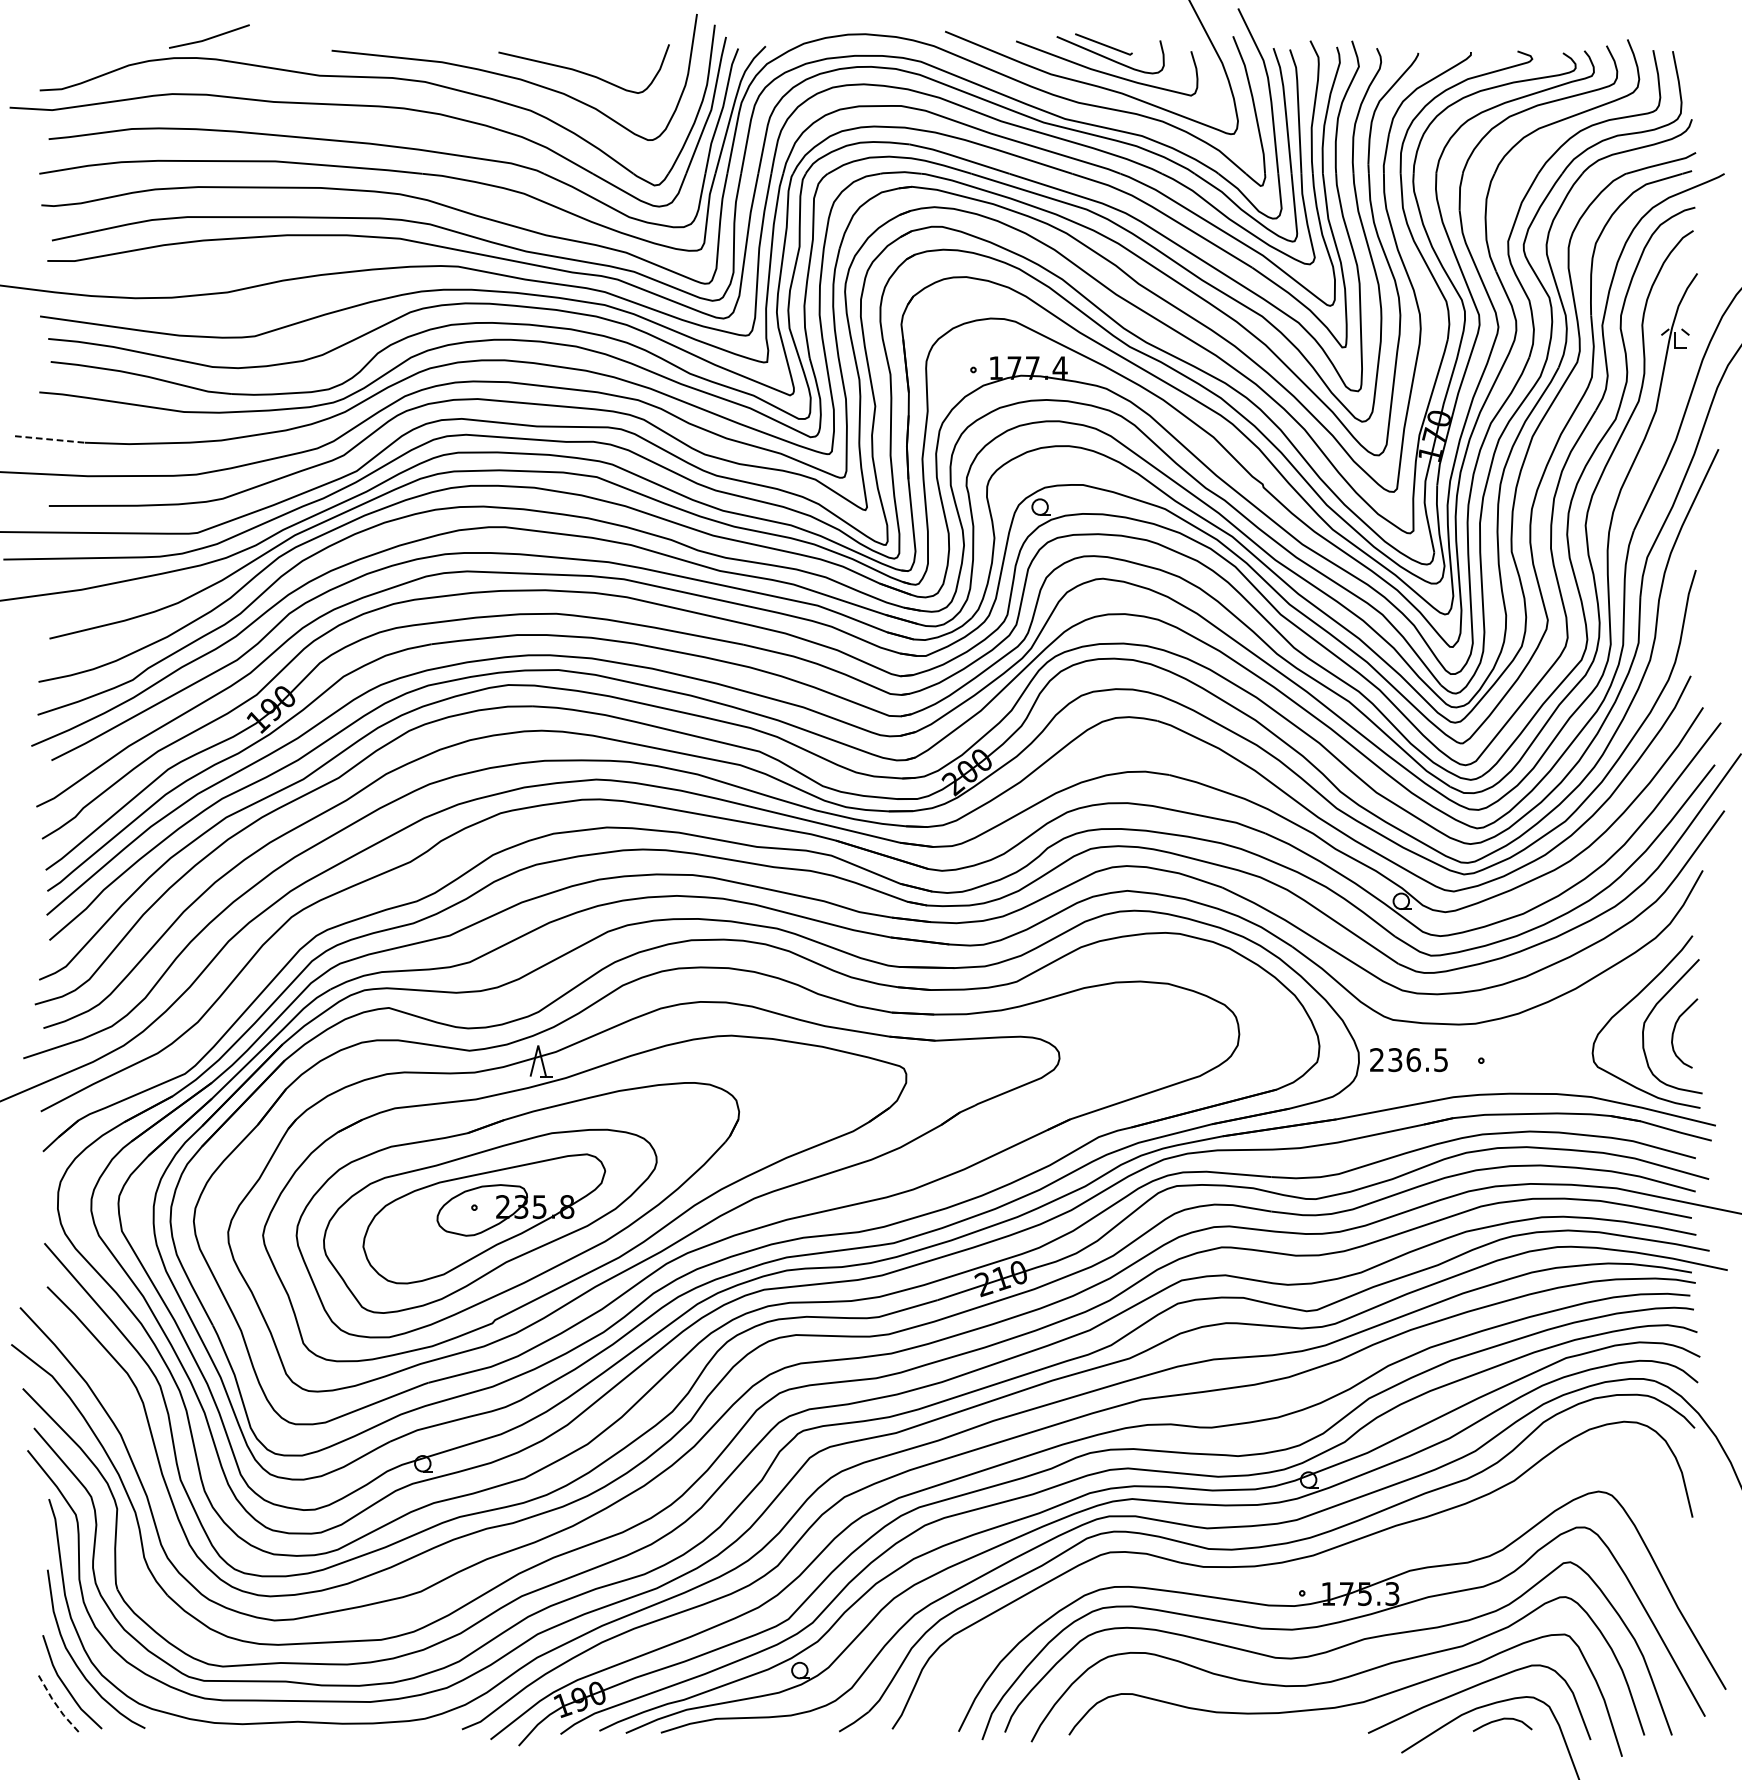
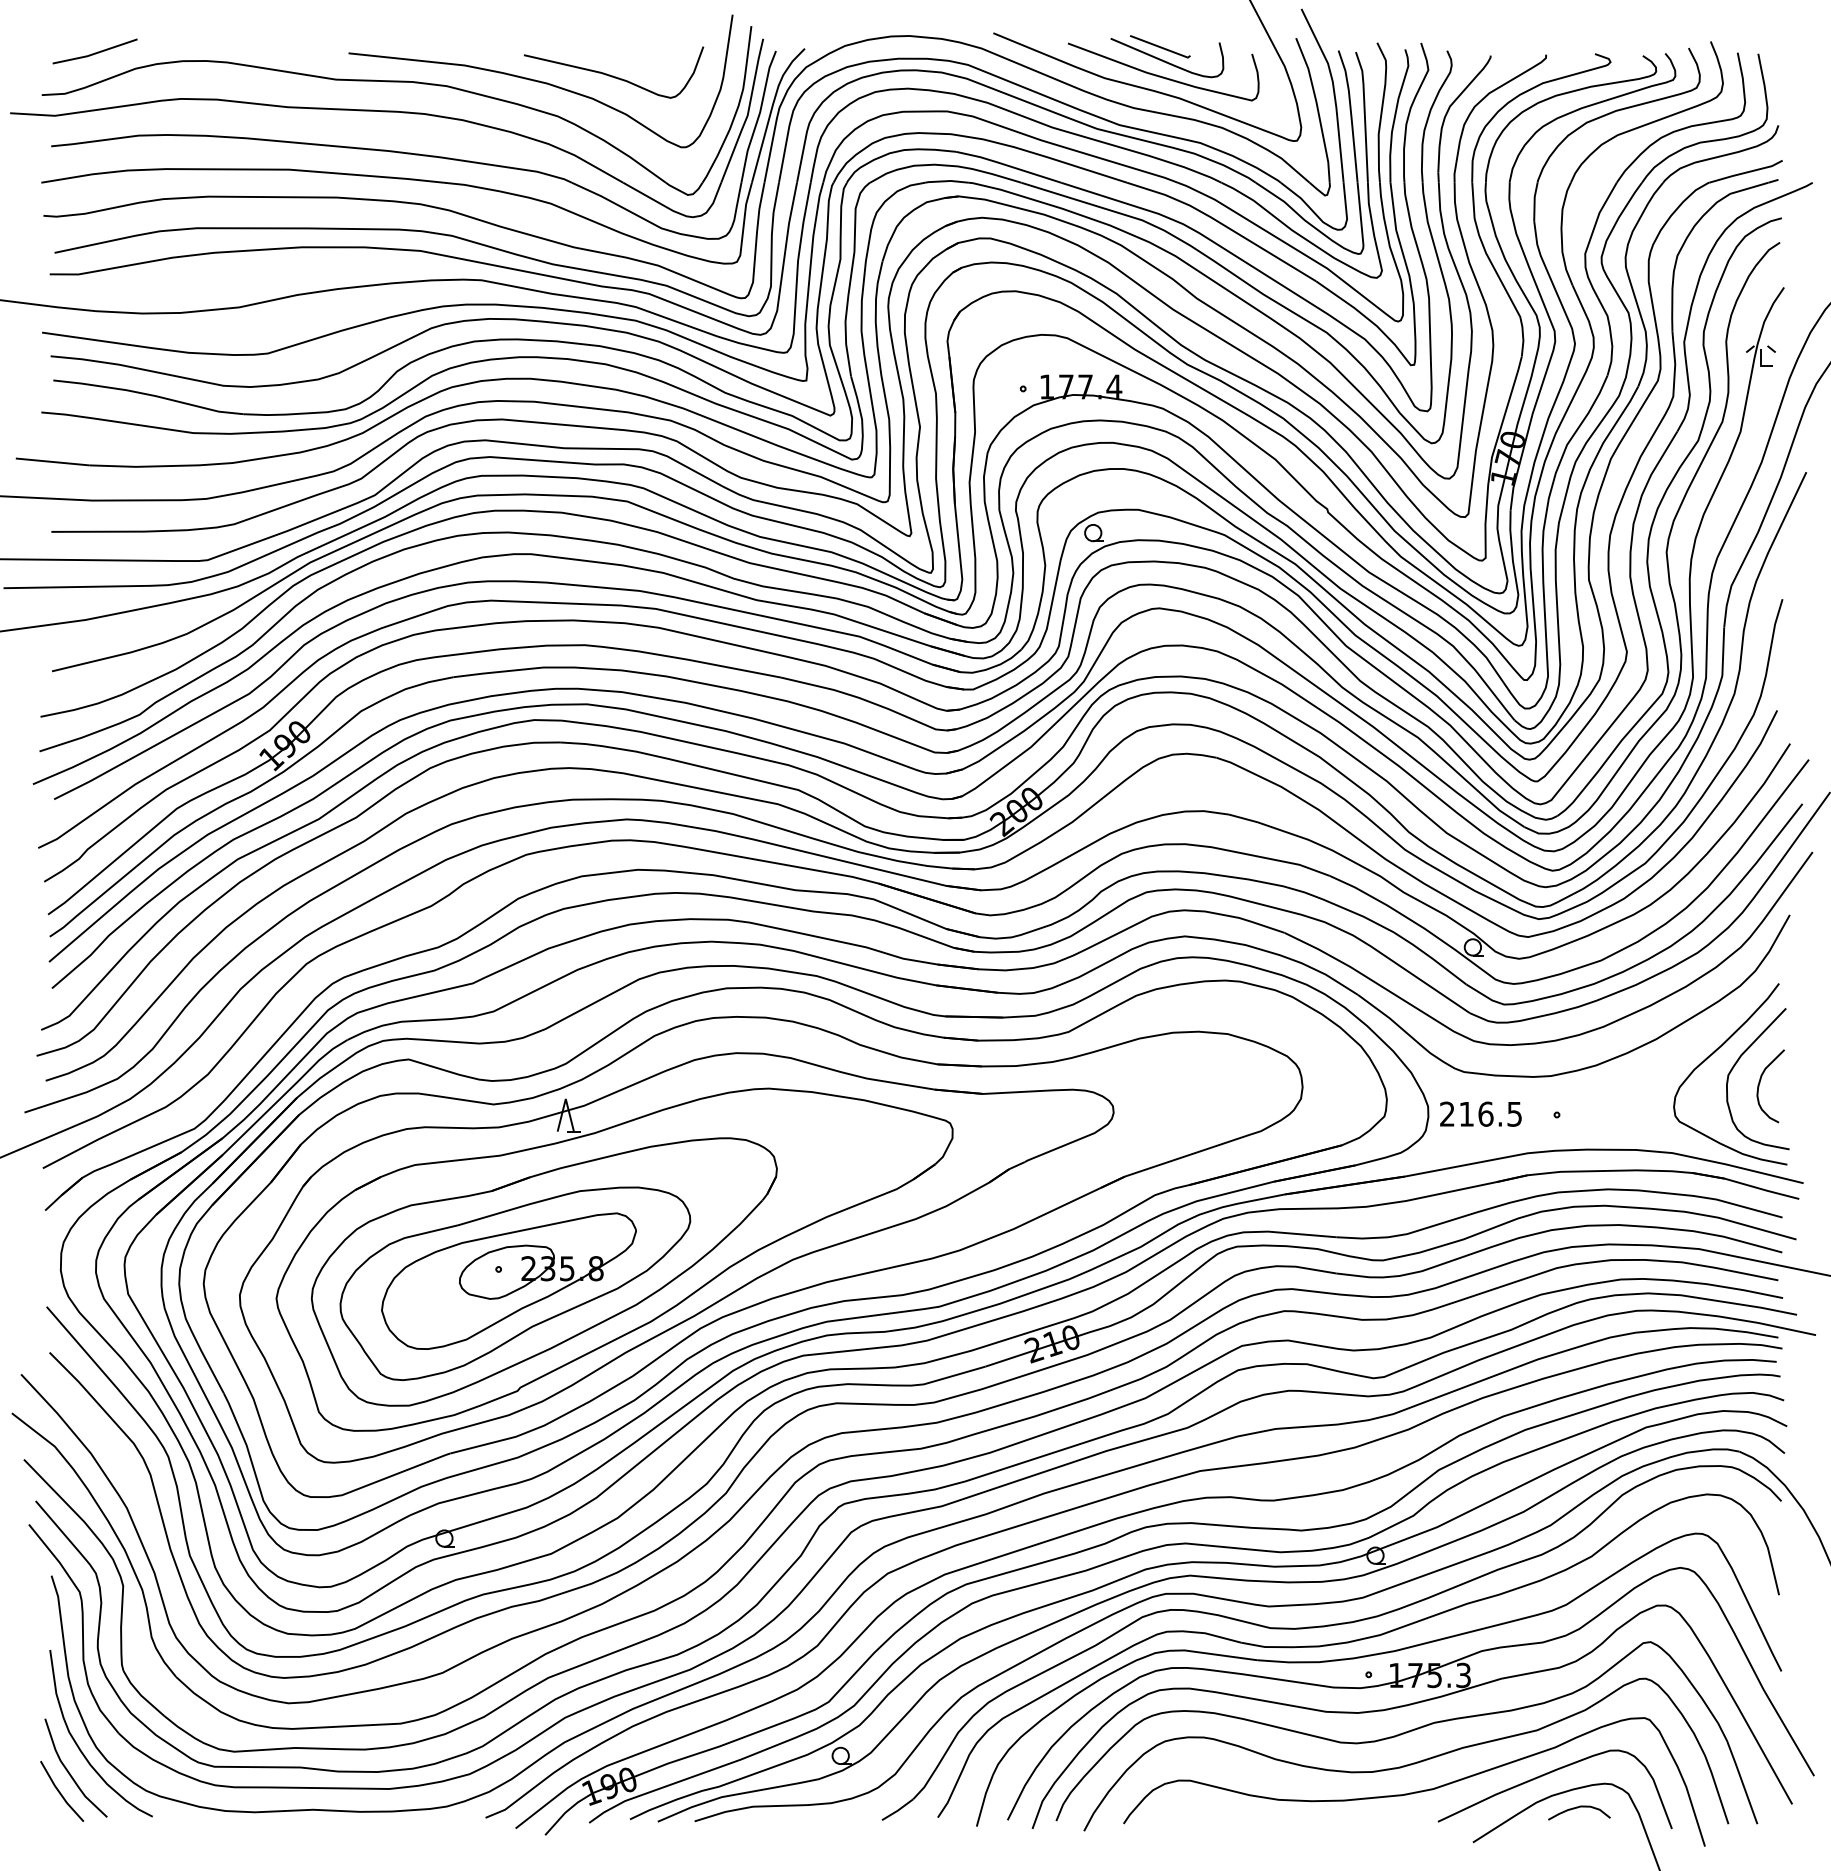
line: (208, 37) -> (94, 52), moved
line: (49, 439) -> (52, 461), dashed -> solid
text: (1395, 1059) -> (1466, 1113), 236.5 -> 216.5
part: (1310, 1575) -> (1377, 1655), added
line: (57, 1706) -> (60, 1793), dashed -> solid

